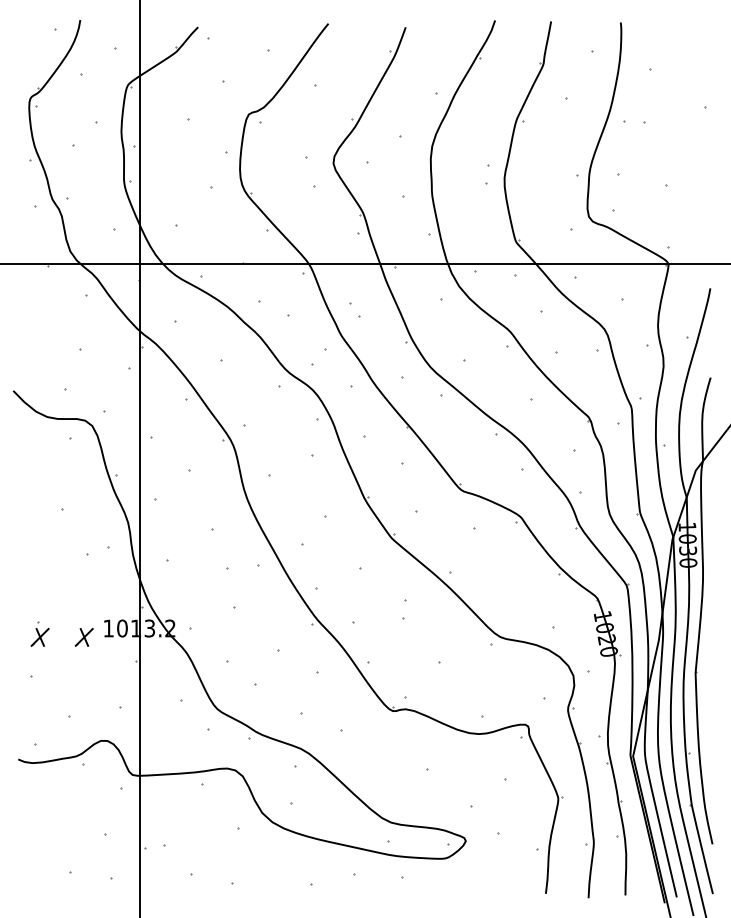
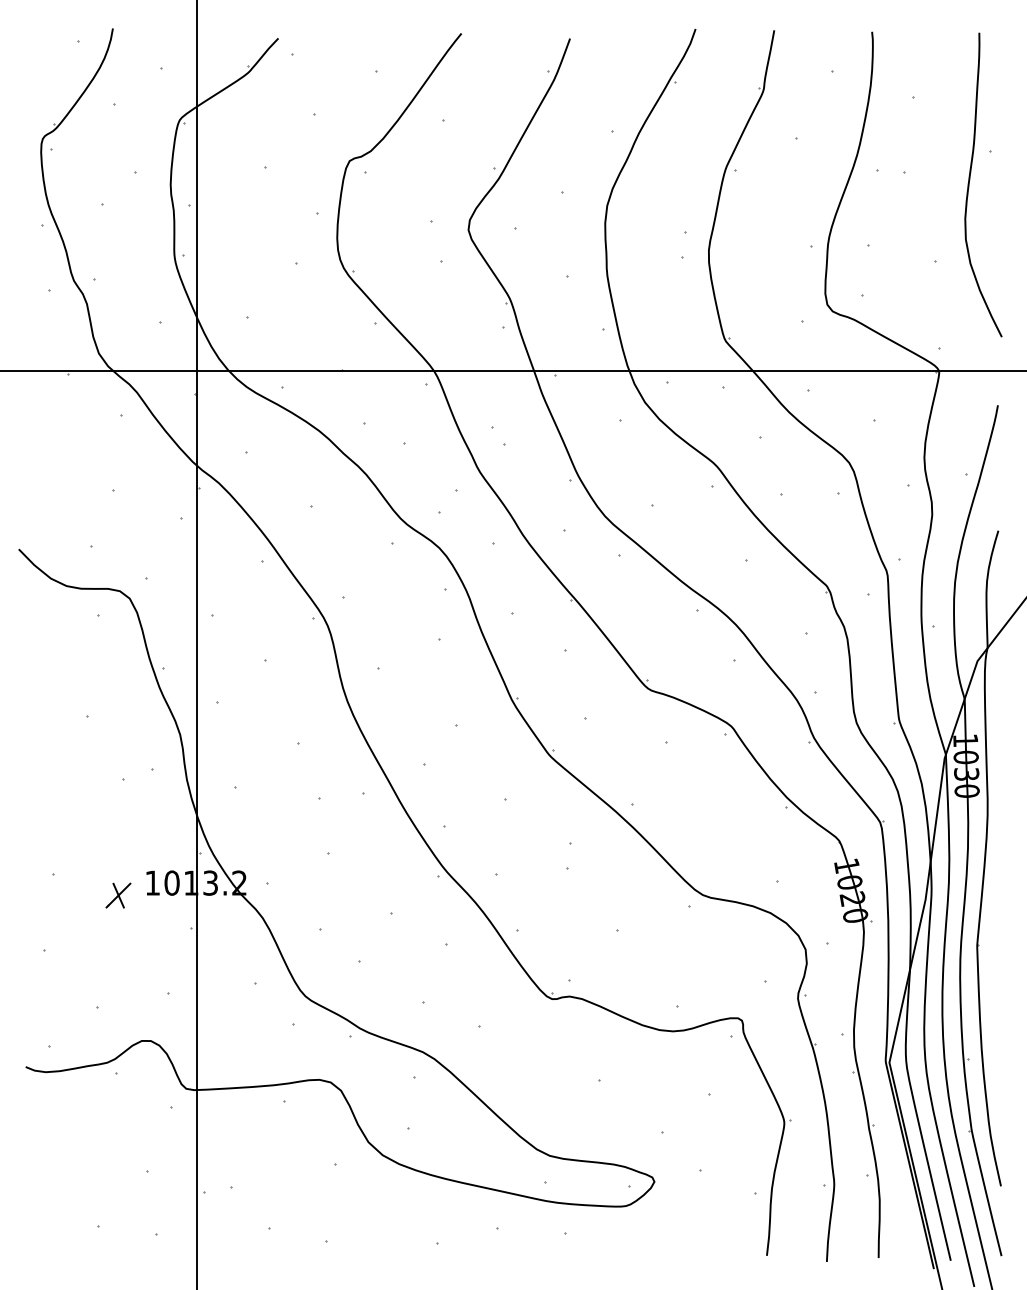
curve: (690, 128) -> (970, 180), added
part: (40, 637) -> (56, 895), removed

